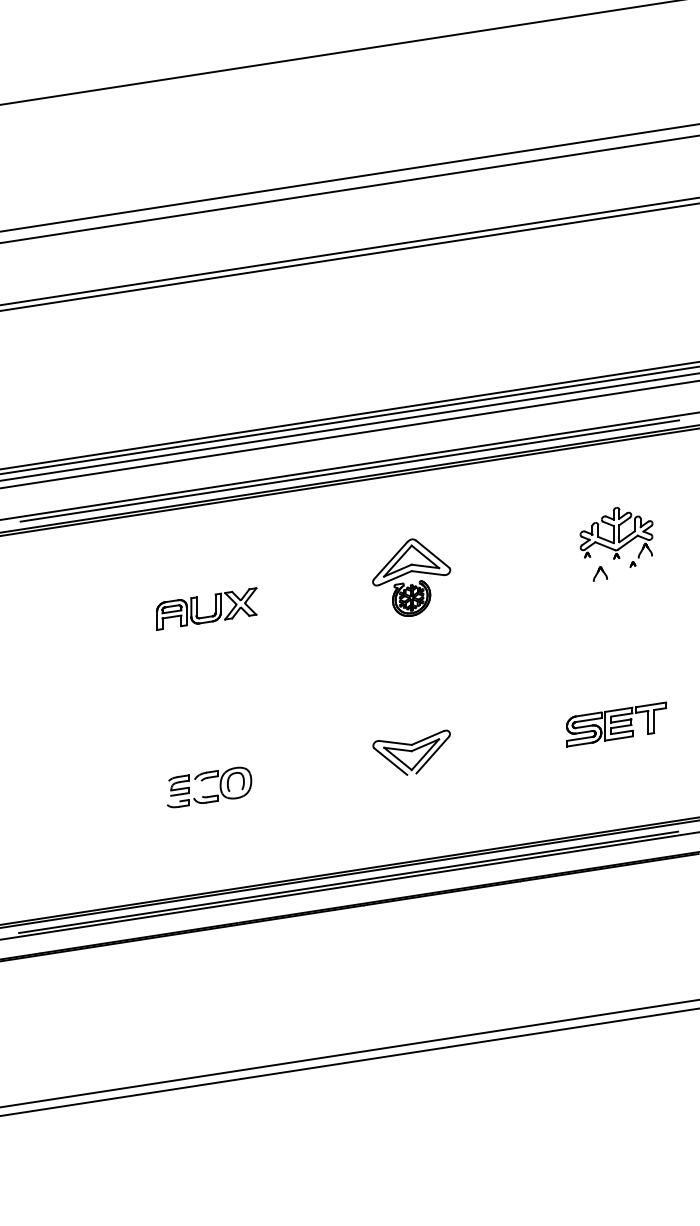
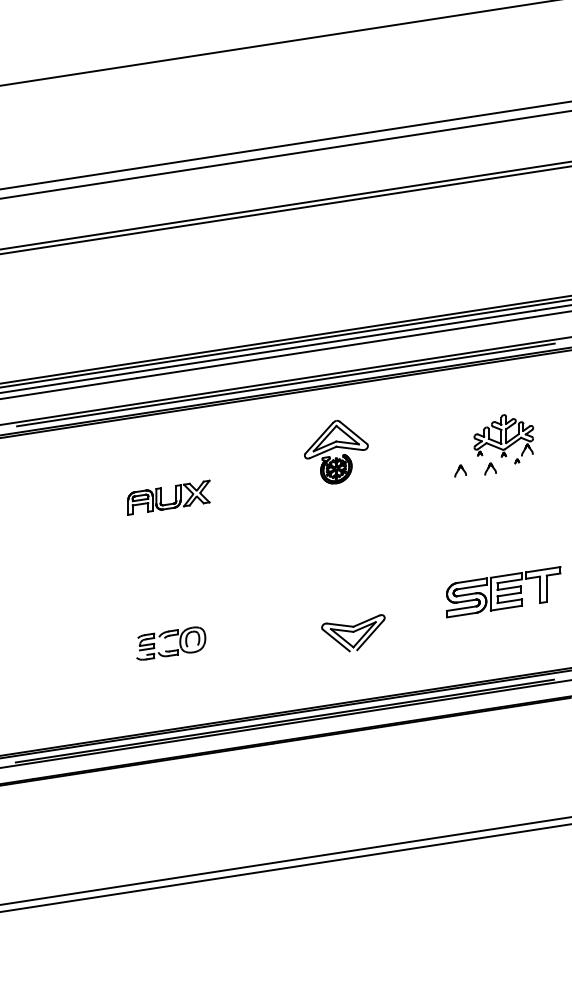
part: (563, 575) -> (460, 470), added
part: (411, 576) -> (336, 451), moved
part: (616, 723) -> (503, 591), size x1.4
part: (411, 753) -> (353, 633), moved

